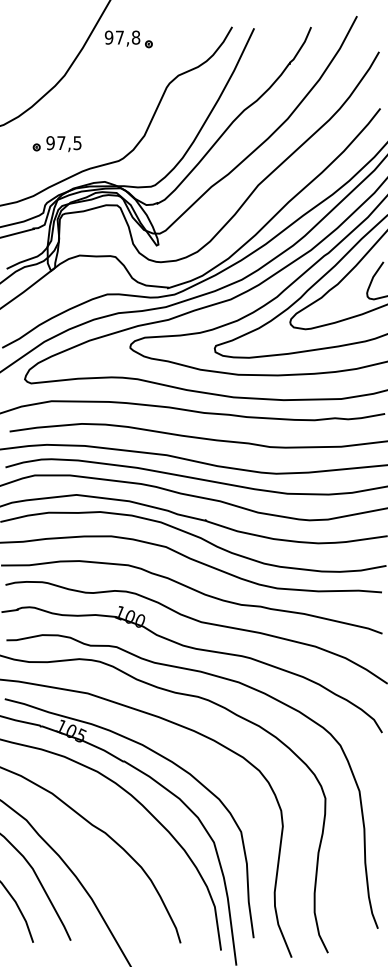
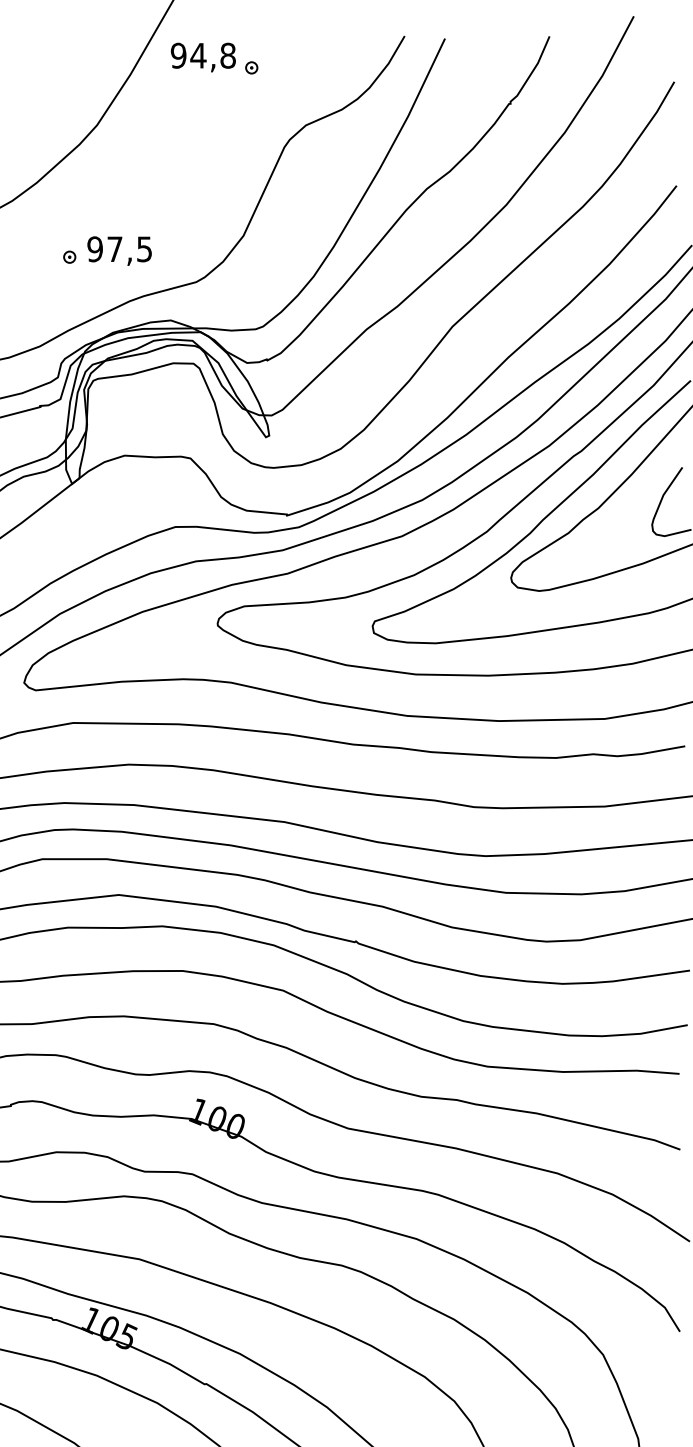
text: (119, 37) -> (197, 55), 97,8 -> 94,8
part: (56, 144) -> (105, 251), moved

